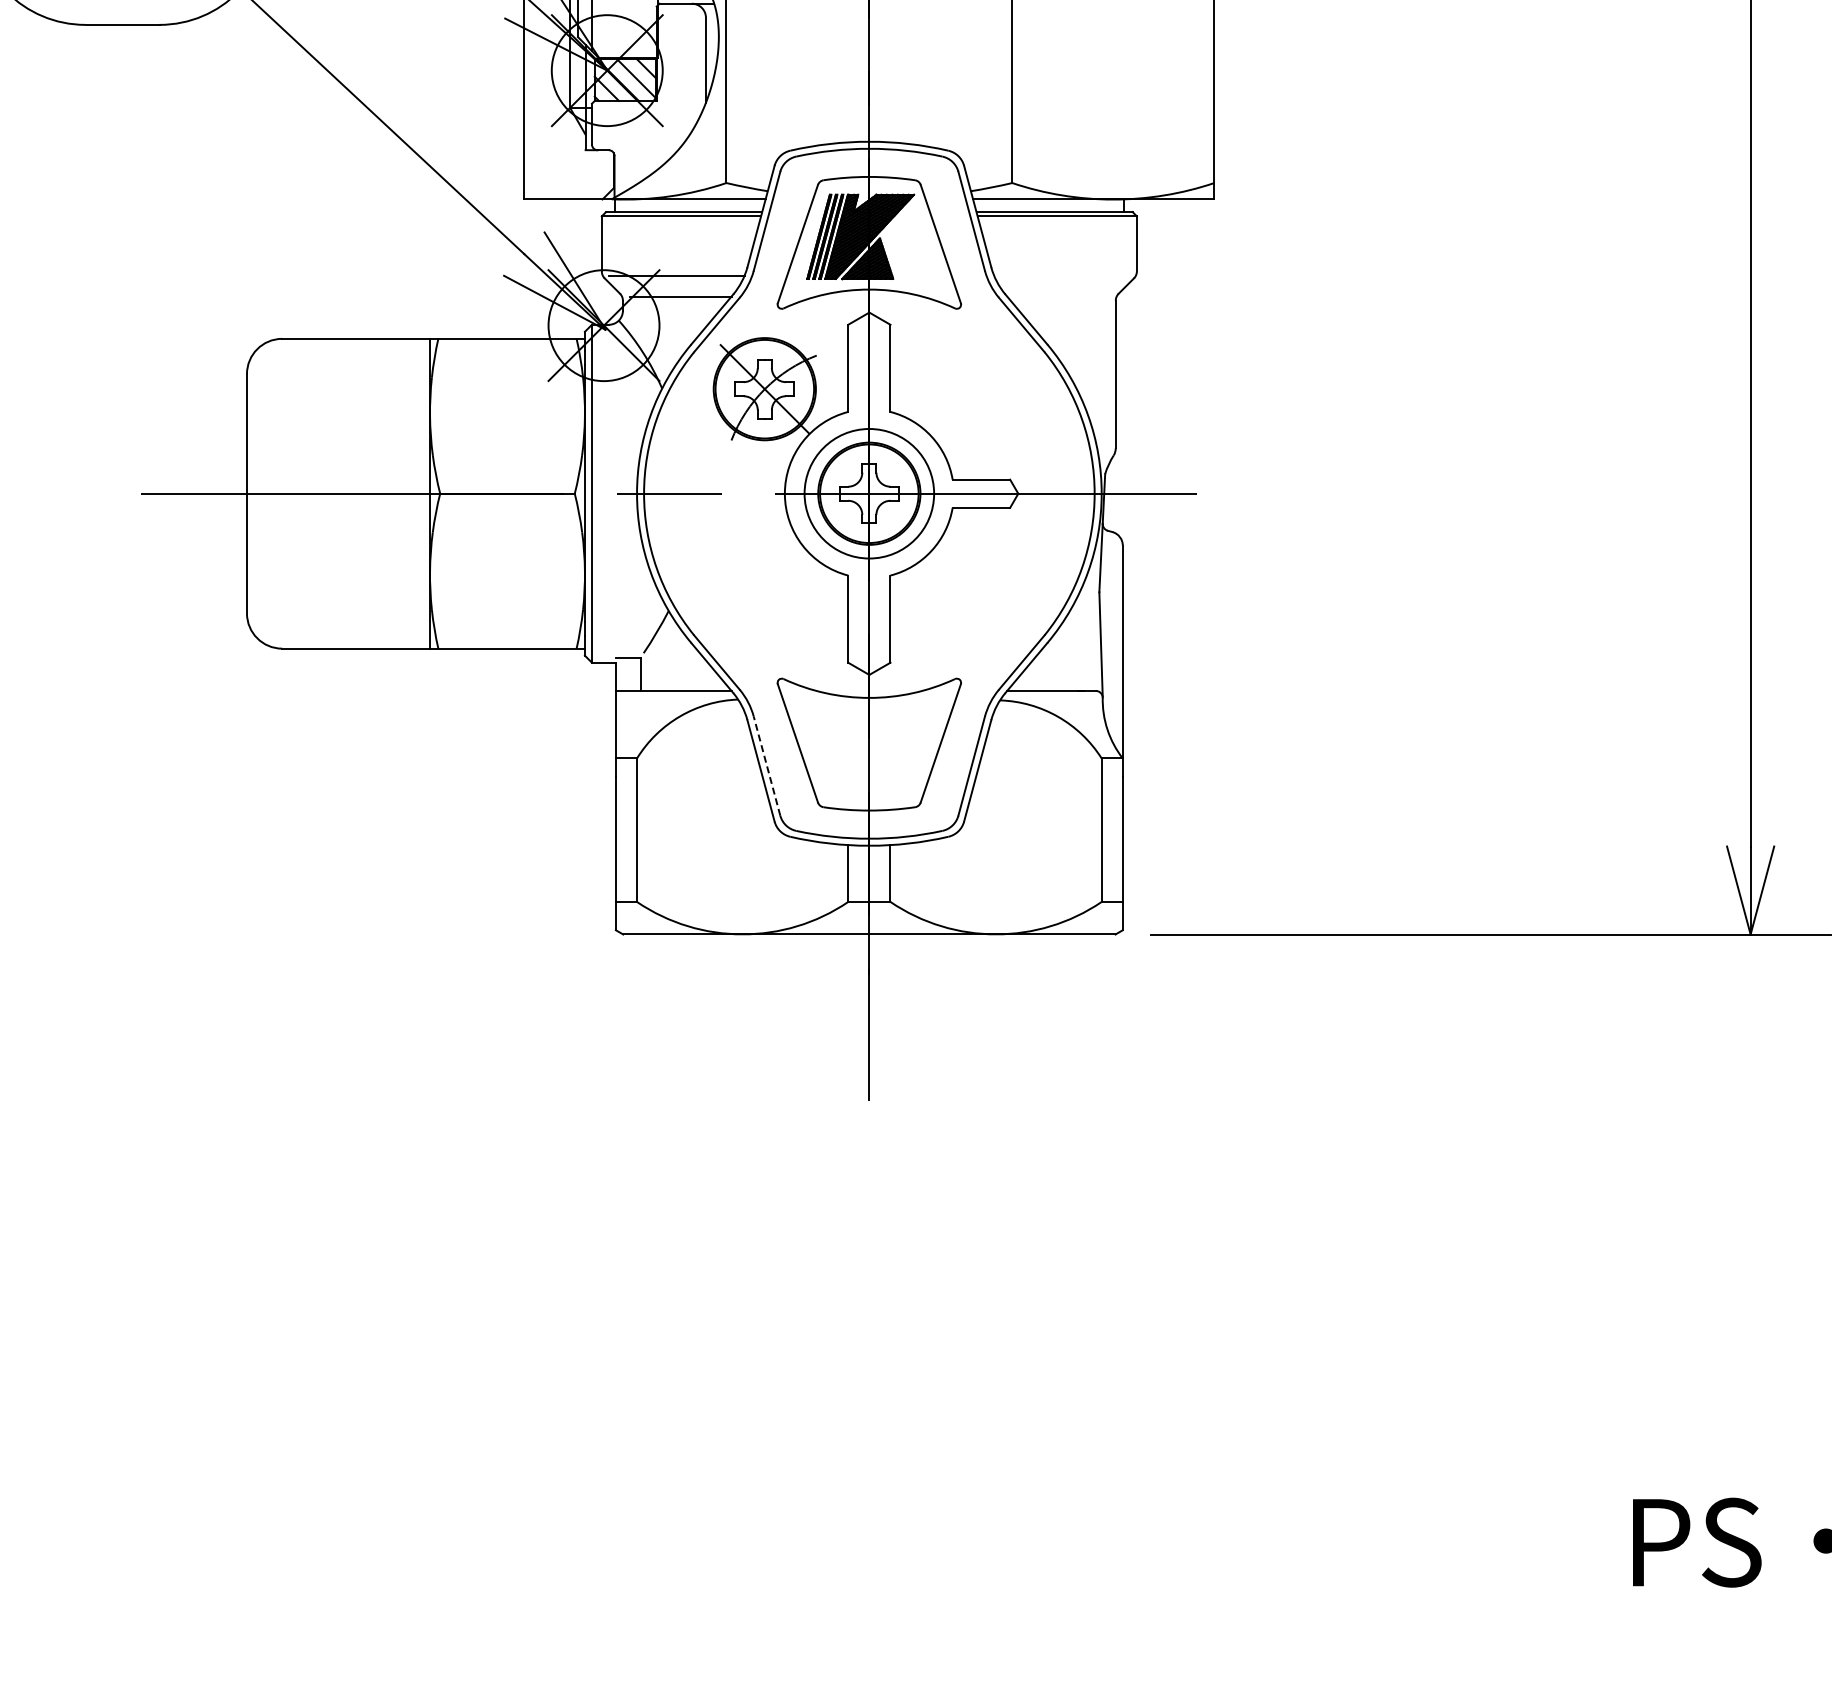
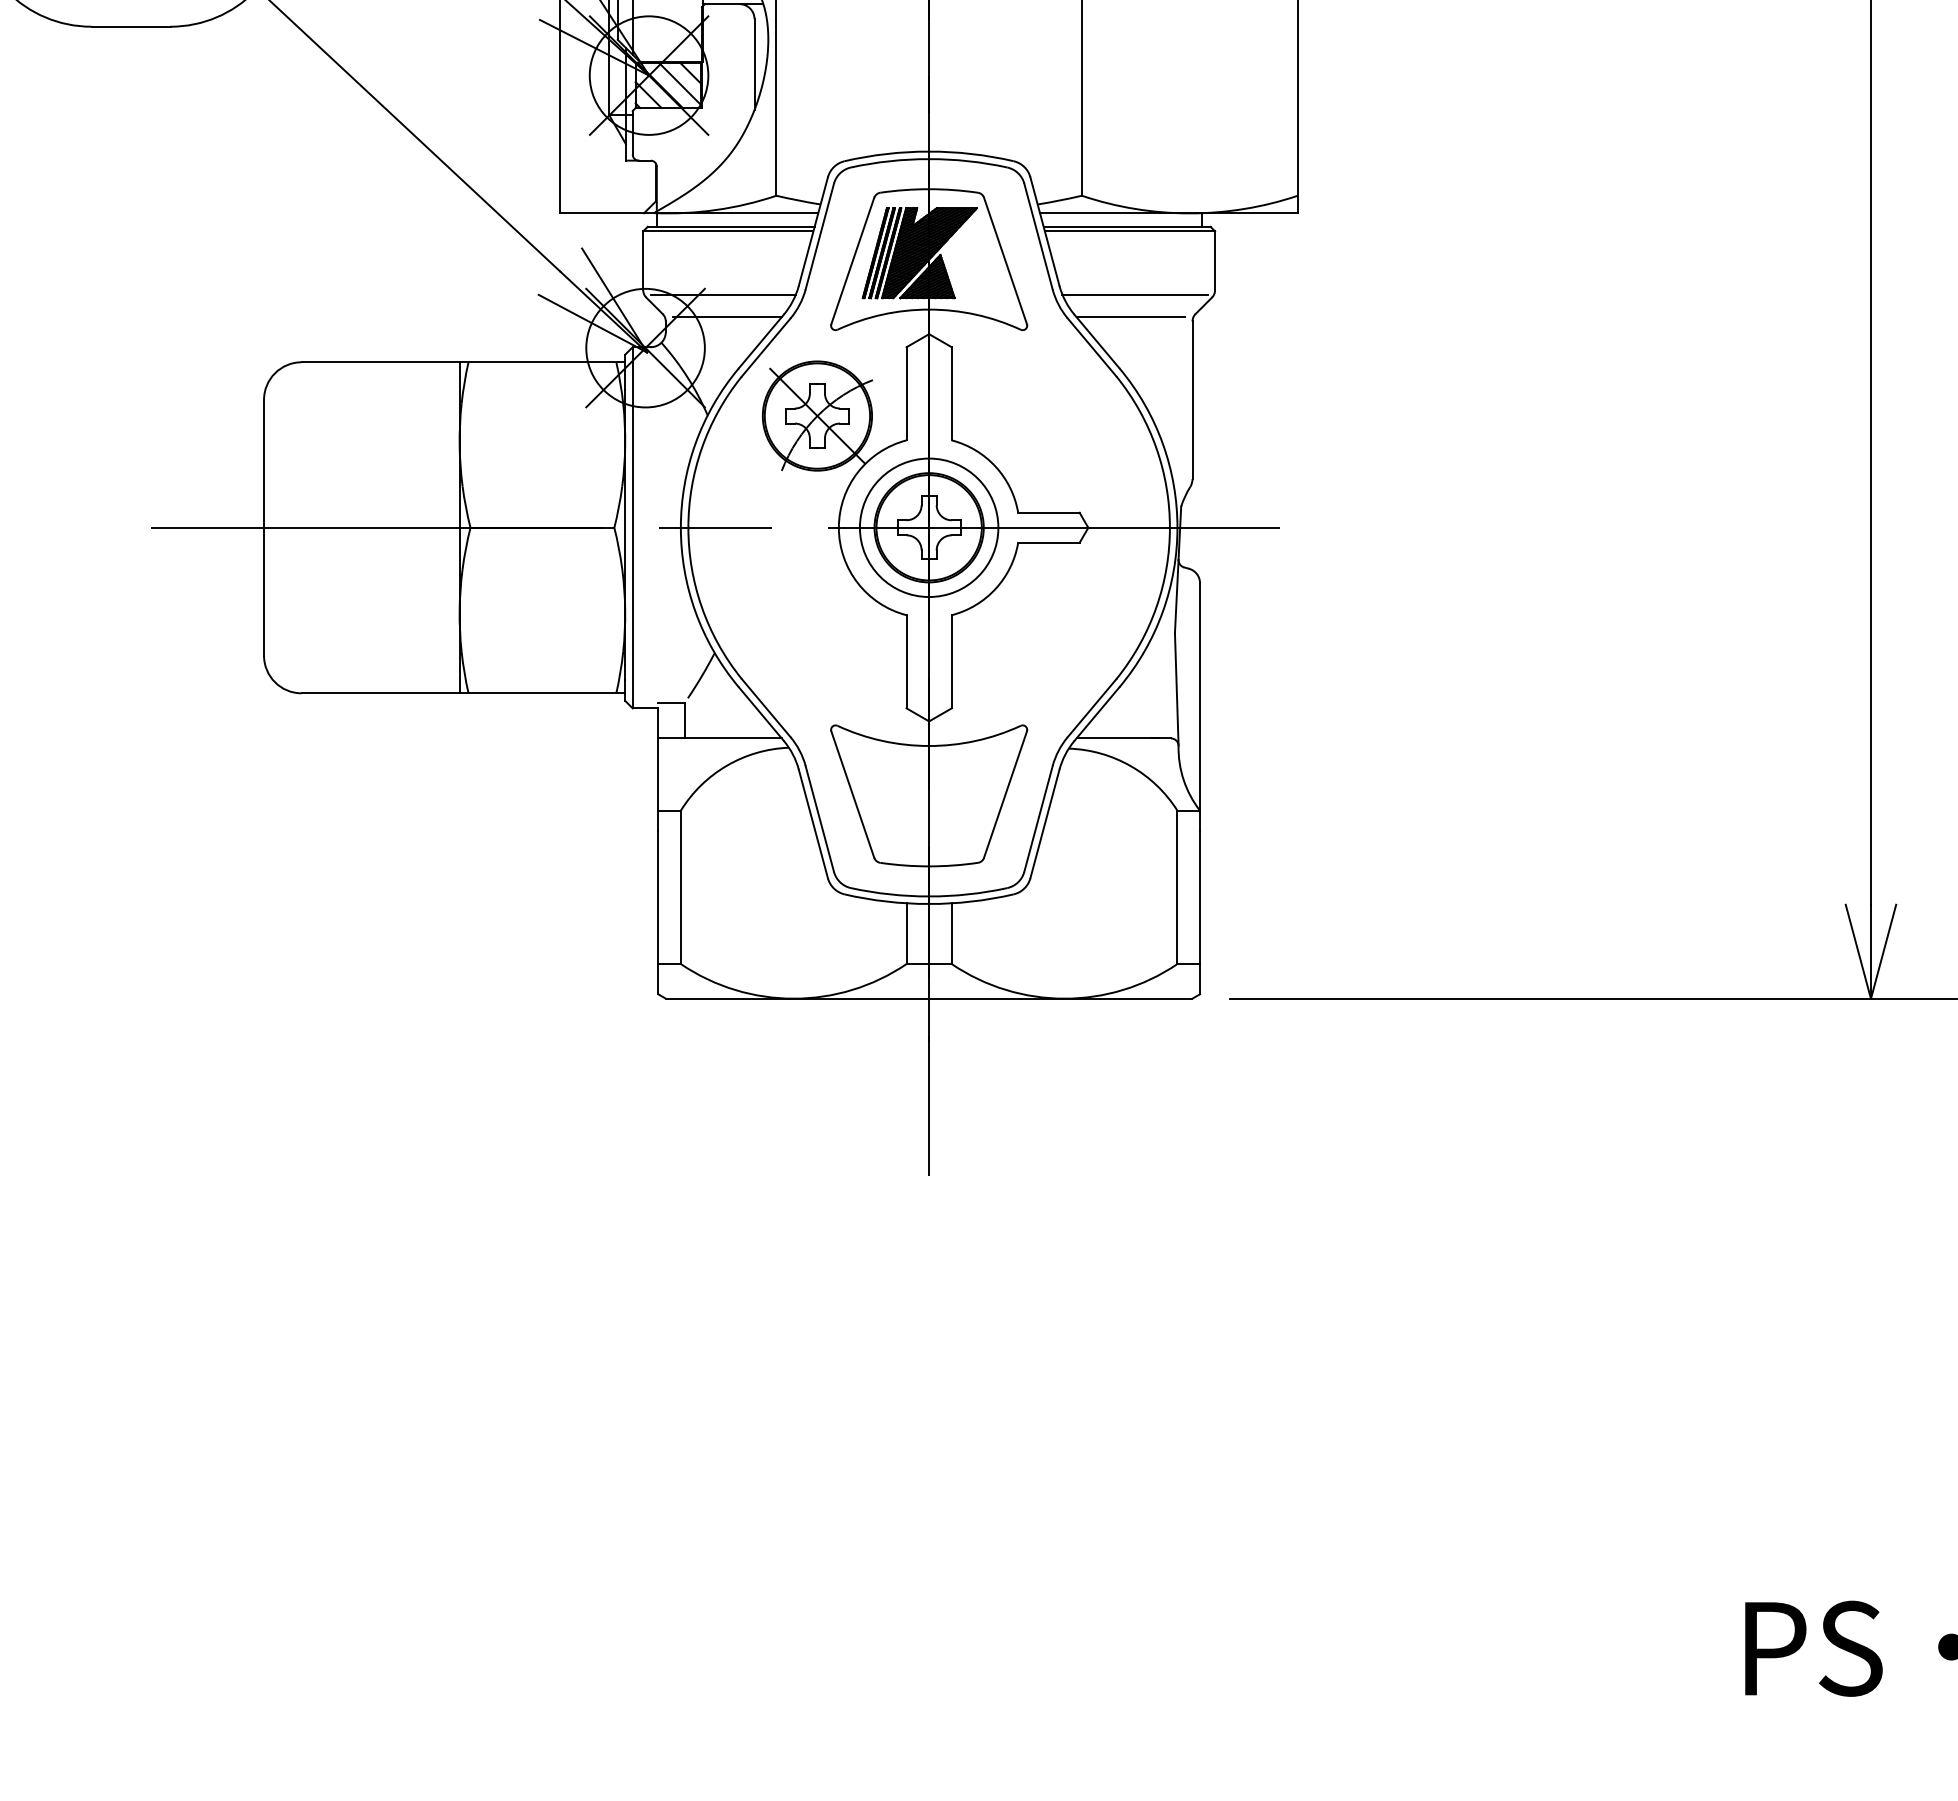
line: (1061, 275) -> (1134, 294), added
line: (1057, 296) -> (1130, 316), added
line: (766, 765) -> (819, 818), dashed -> solid

